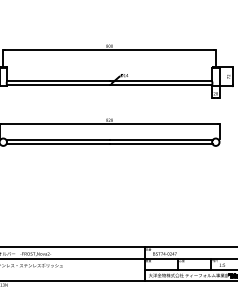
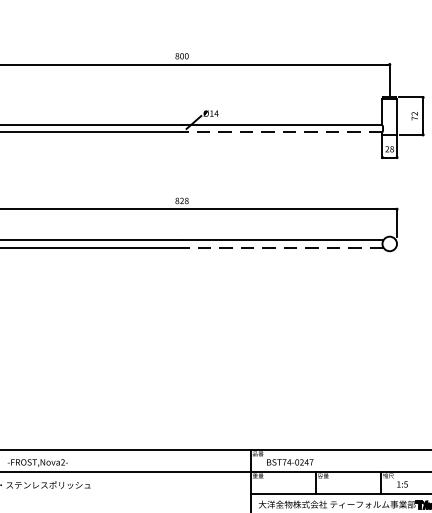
line: (160, 85) -> (281, 133), solid -> dashed
line: (161, 144) -> (283, 248), solid -> dashed

